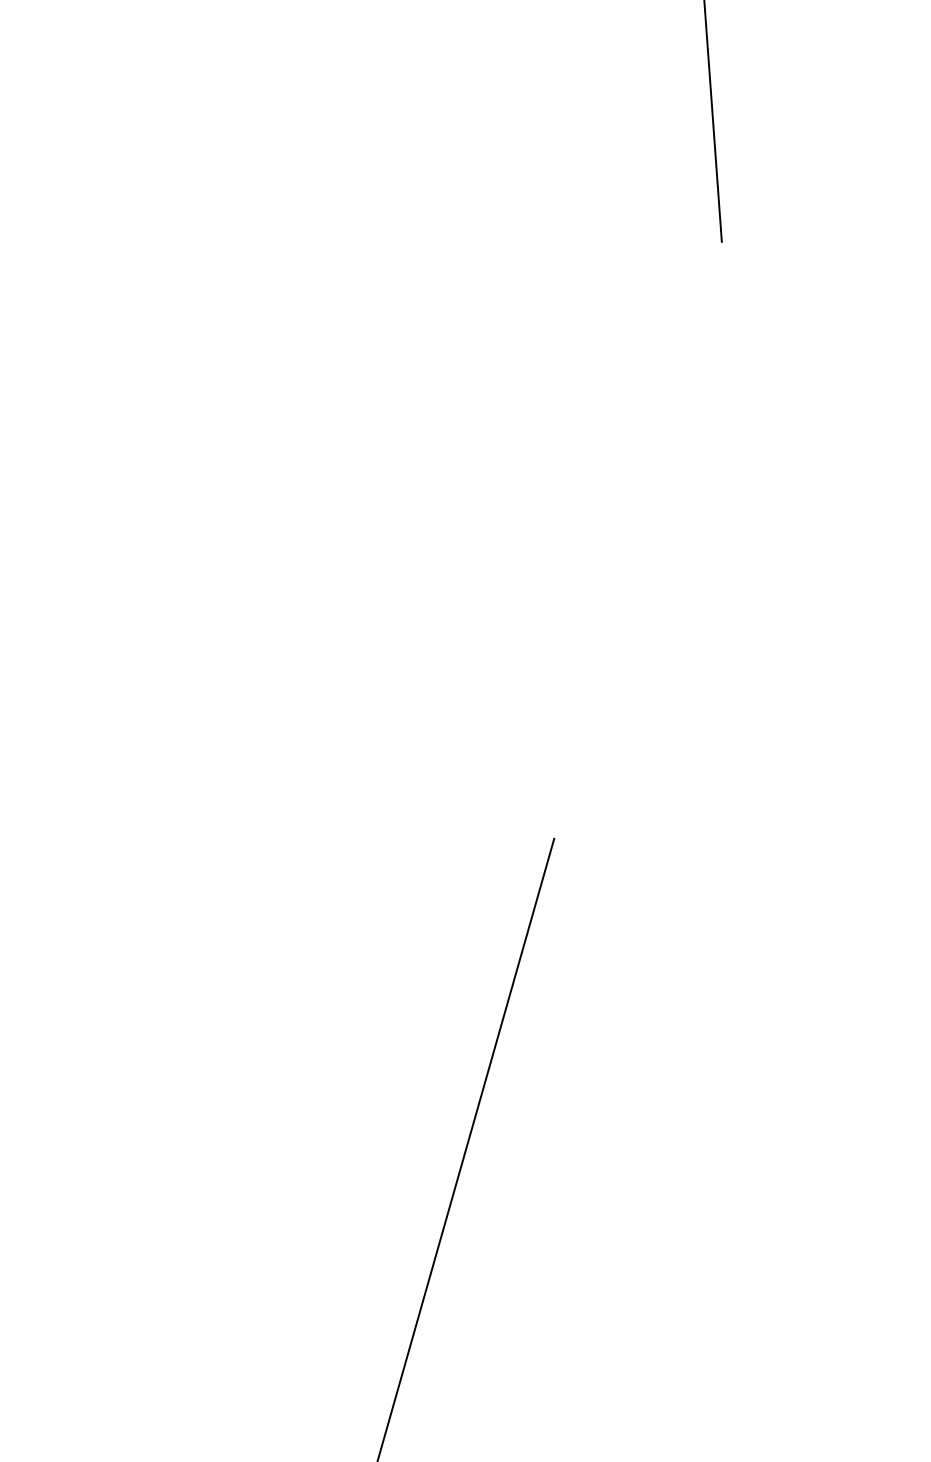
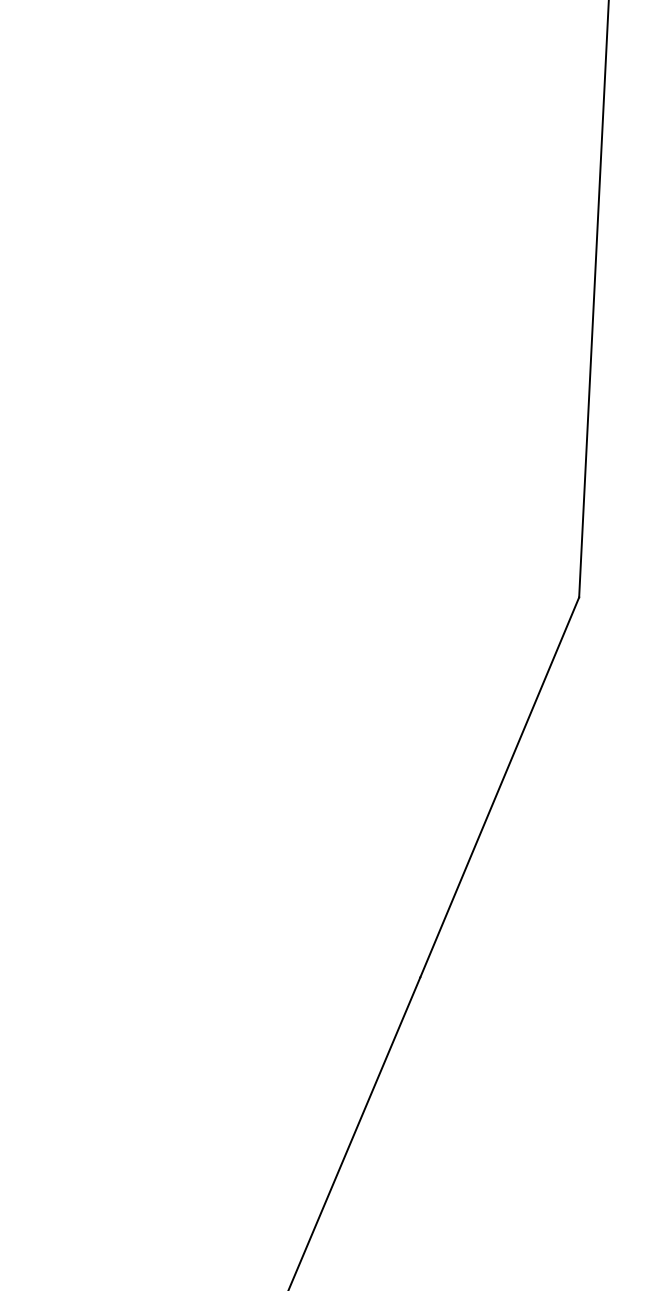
line: (637, 540) -> (499, 787), added

